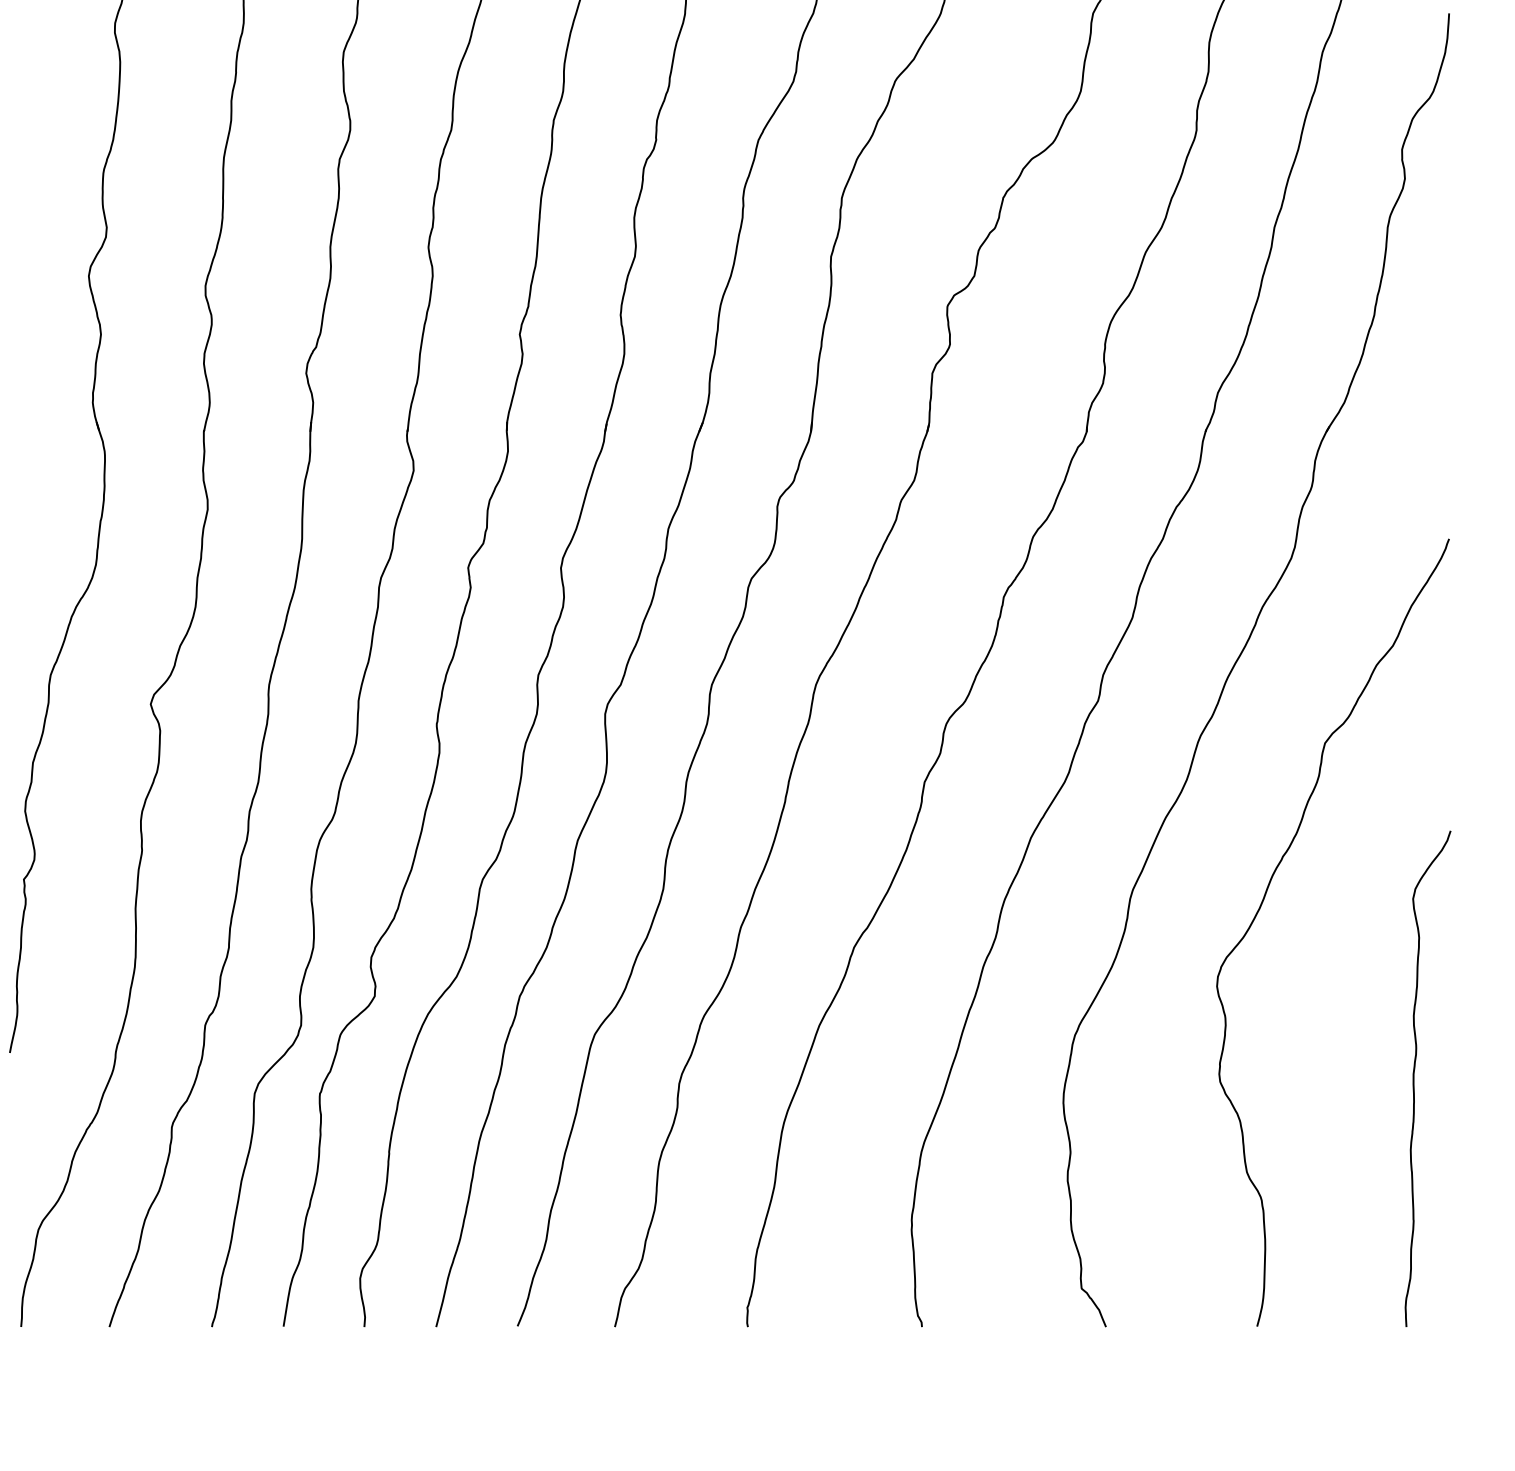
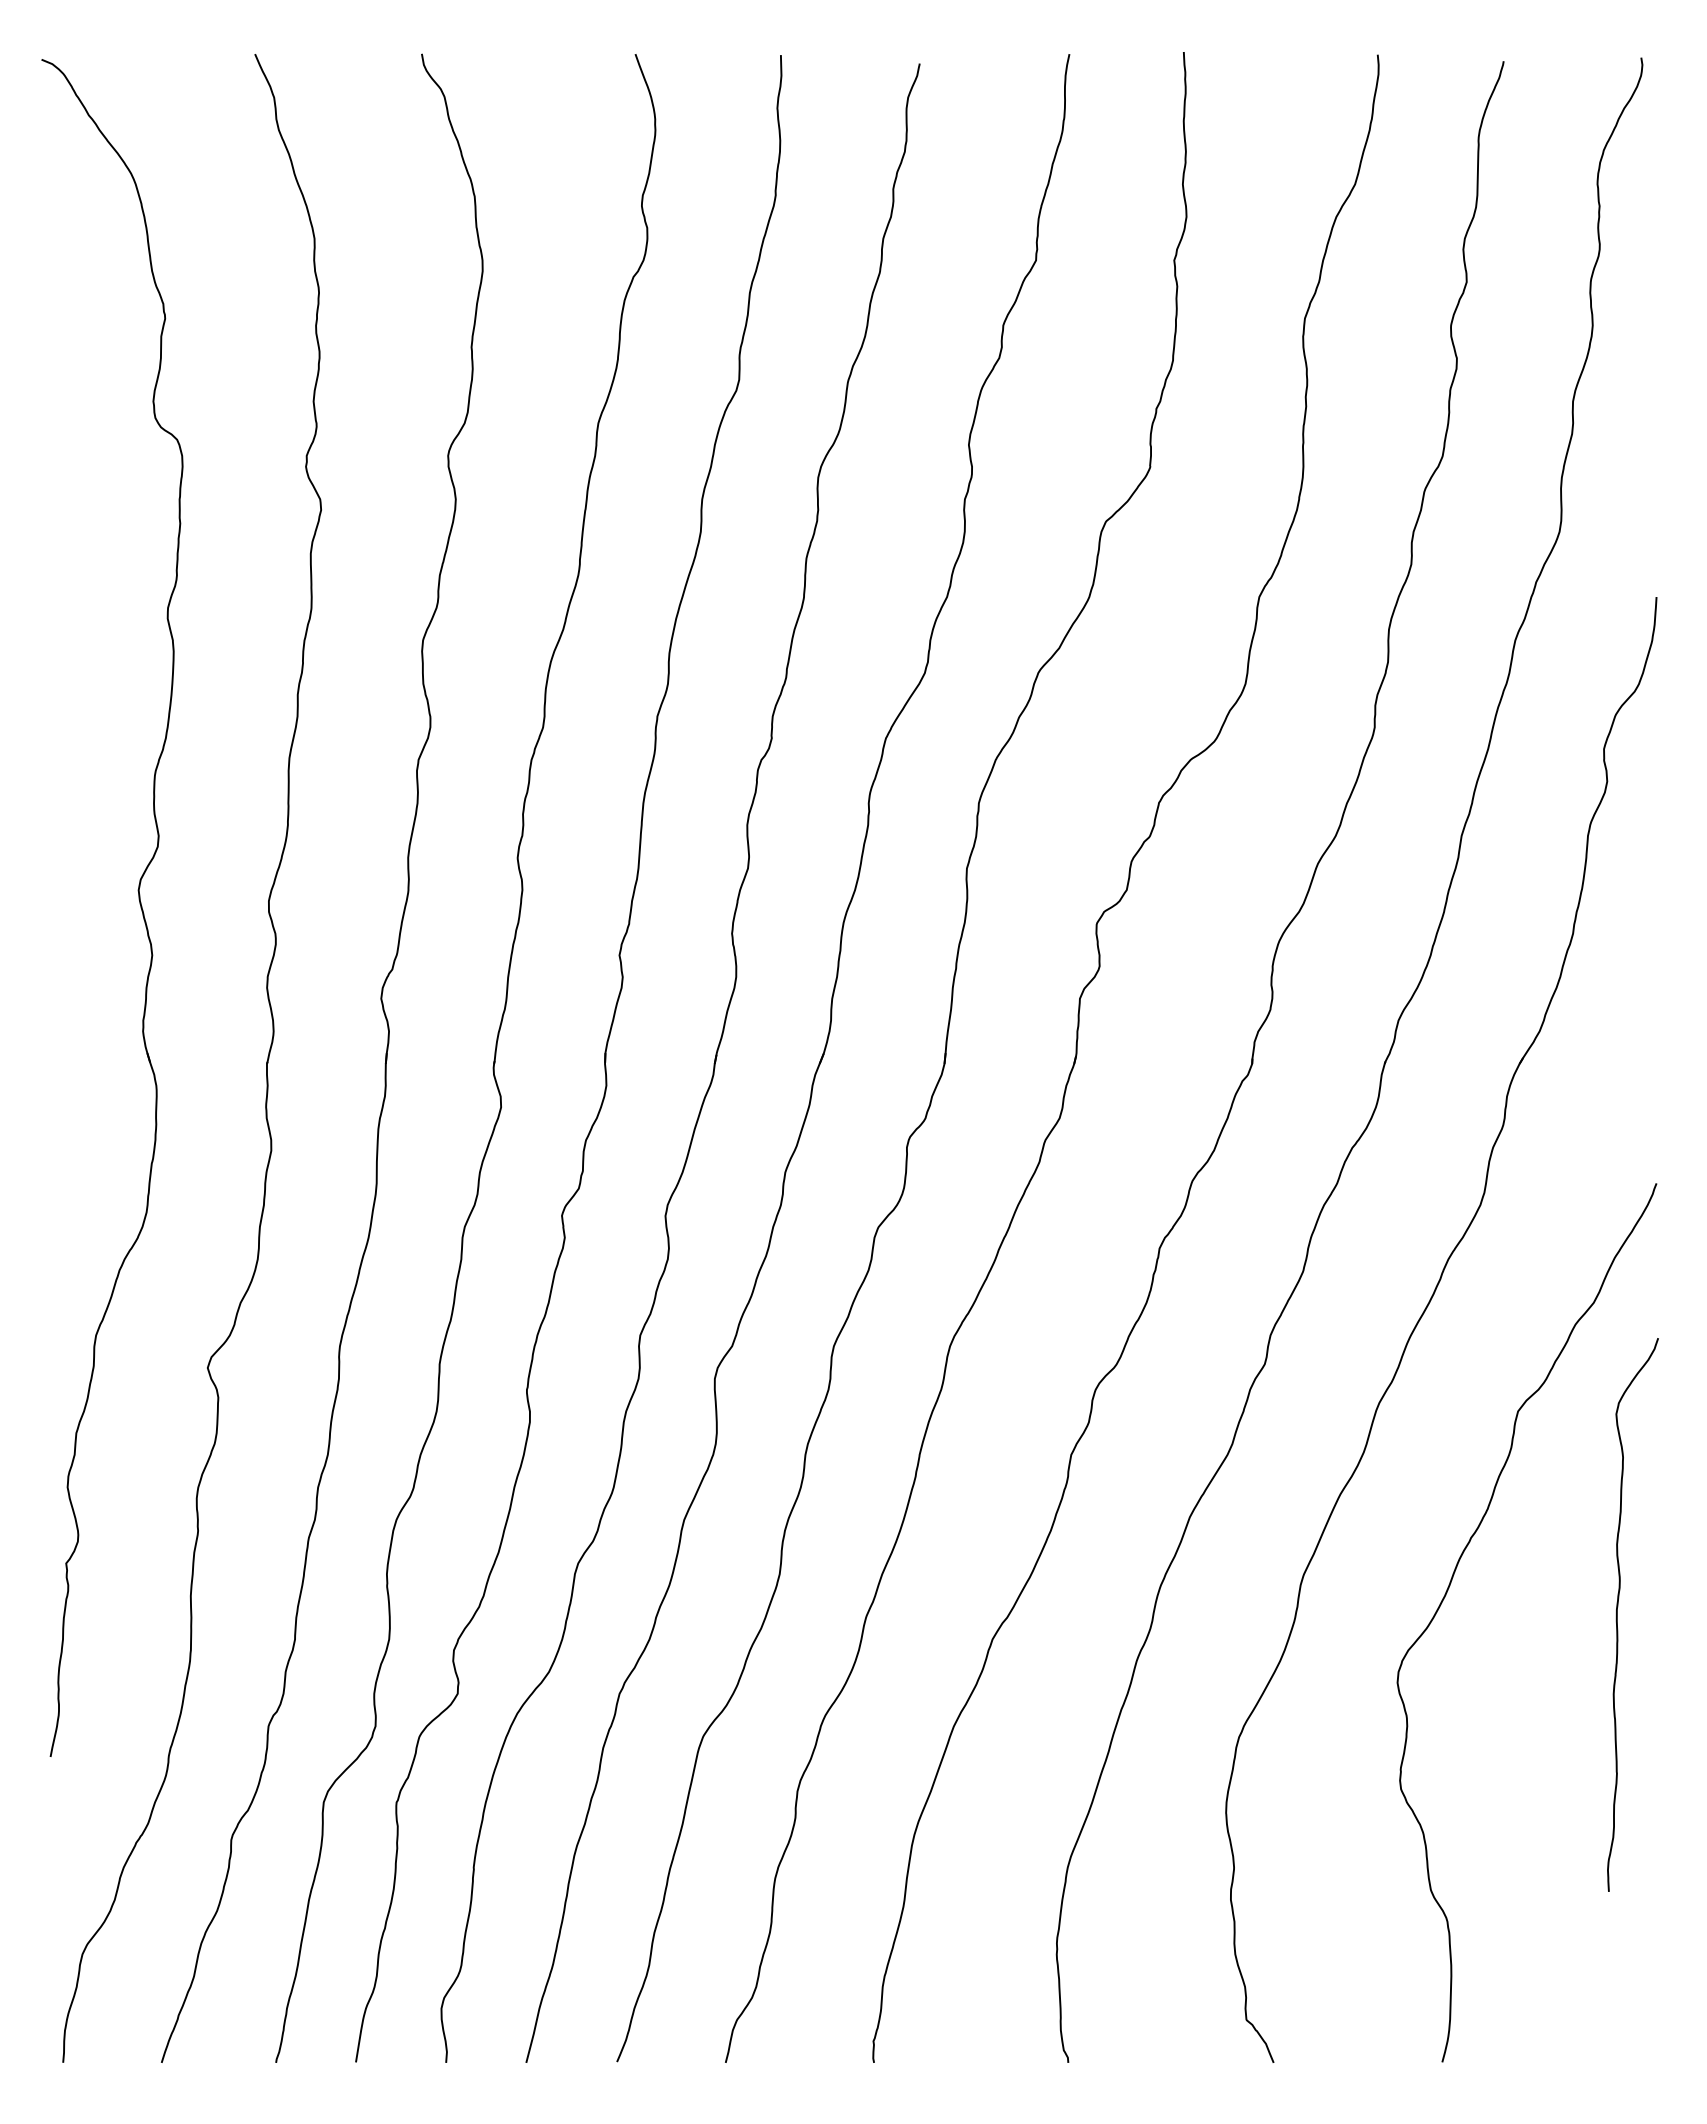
curve: (1414, 1078) -> (1617, 1614), moved

